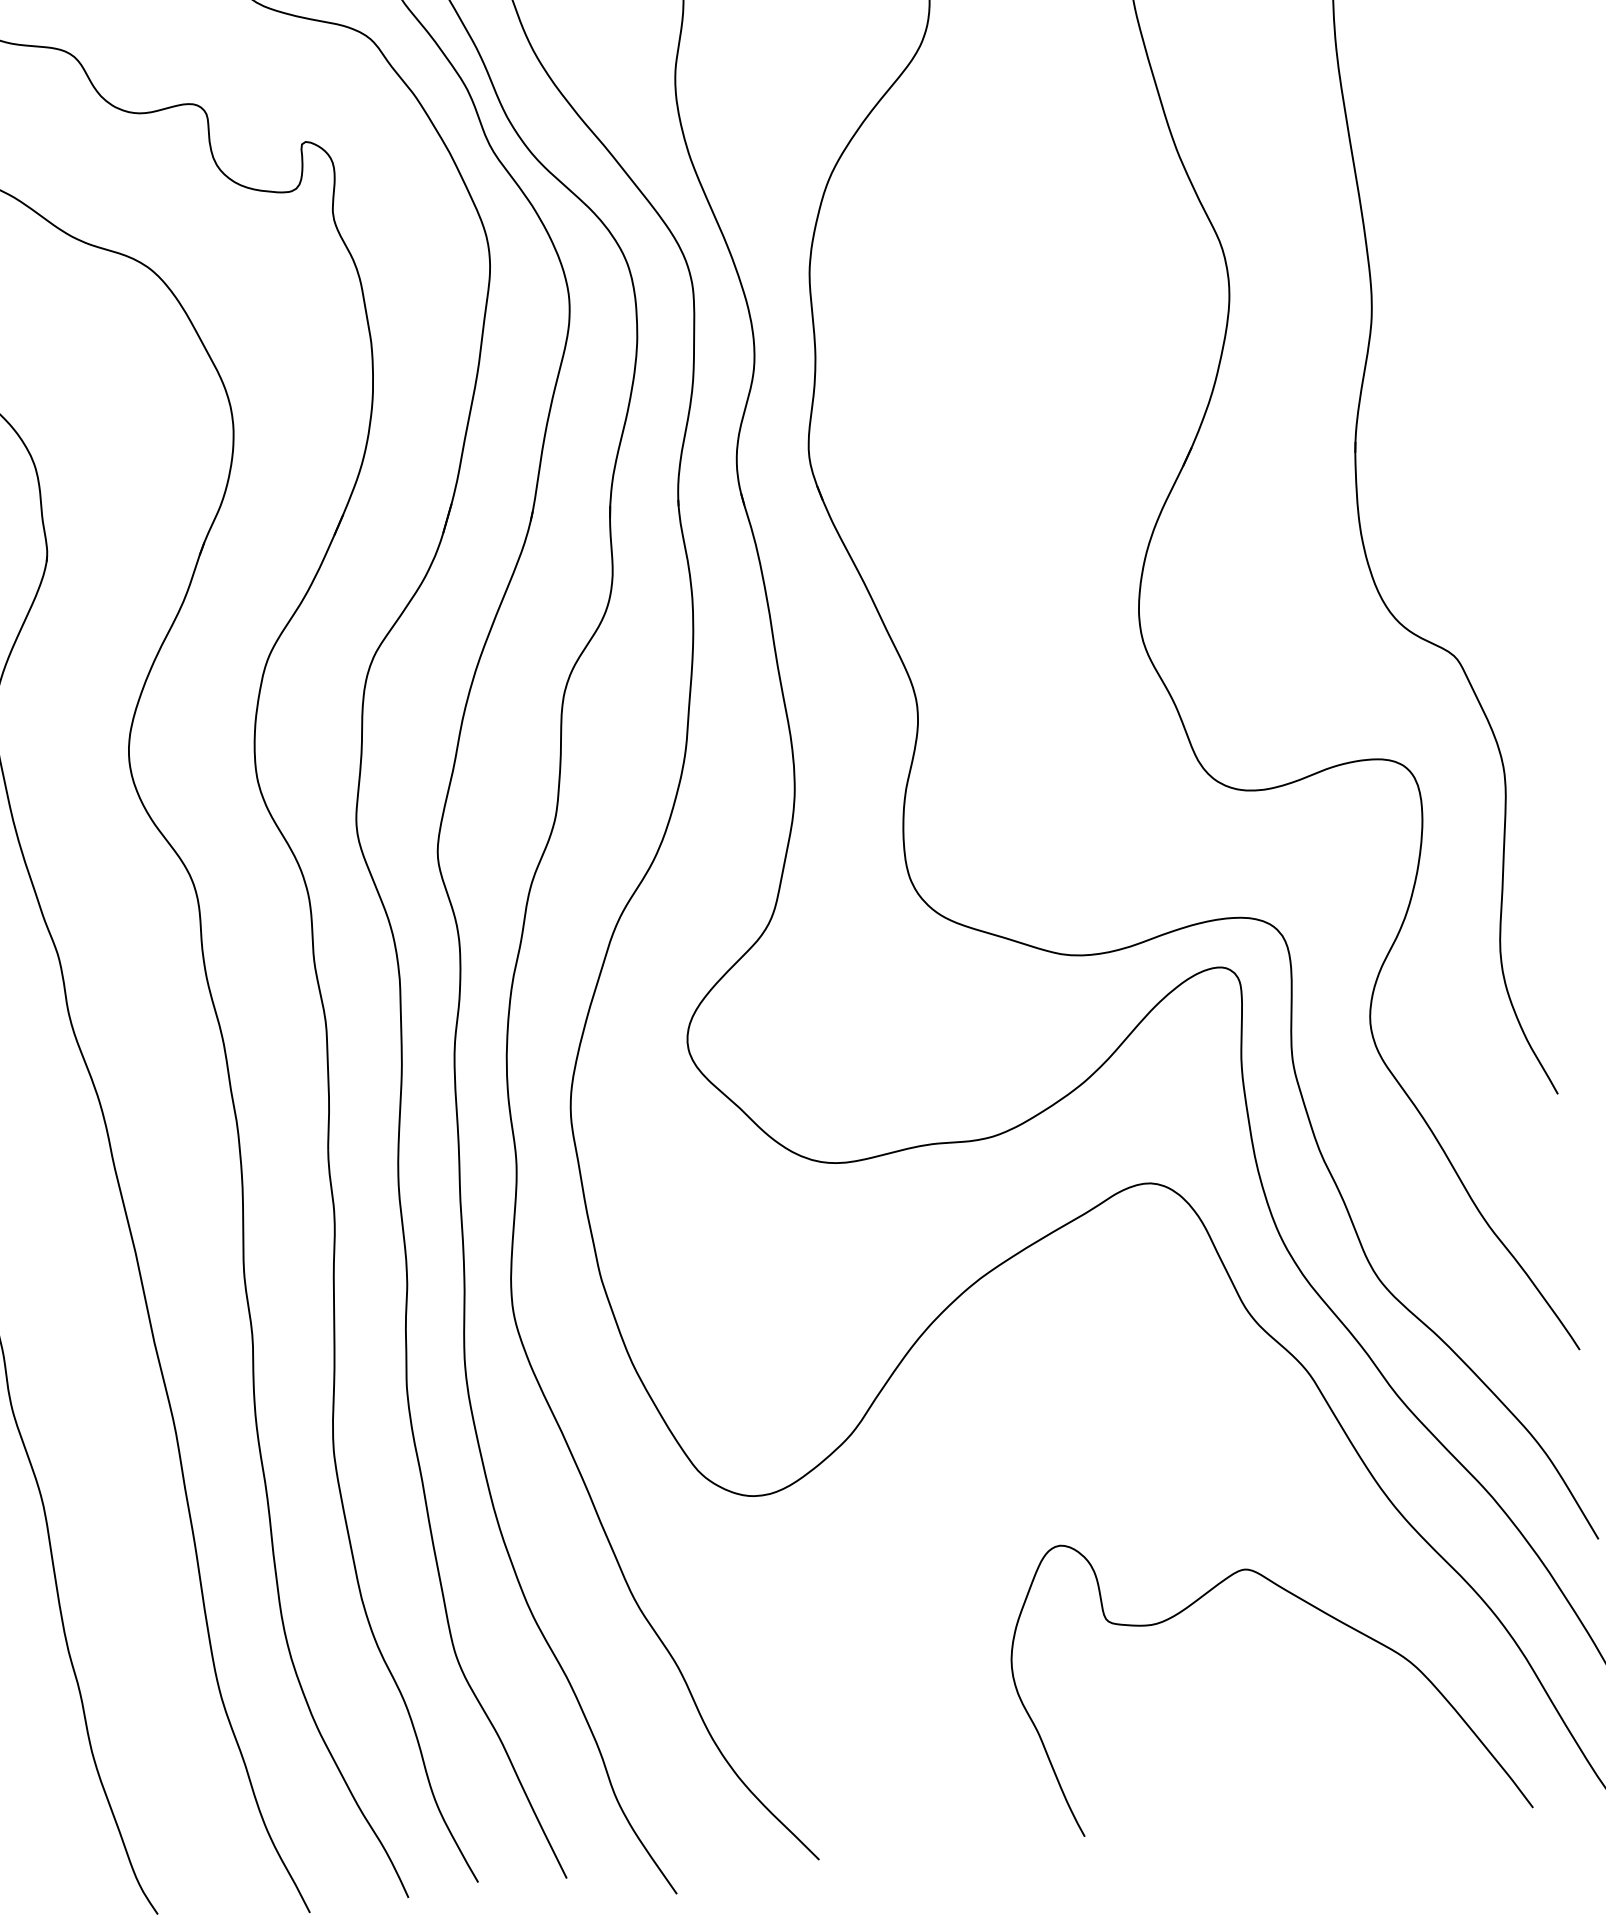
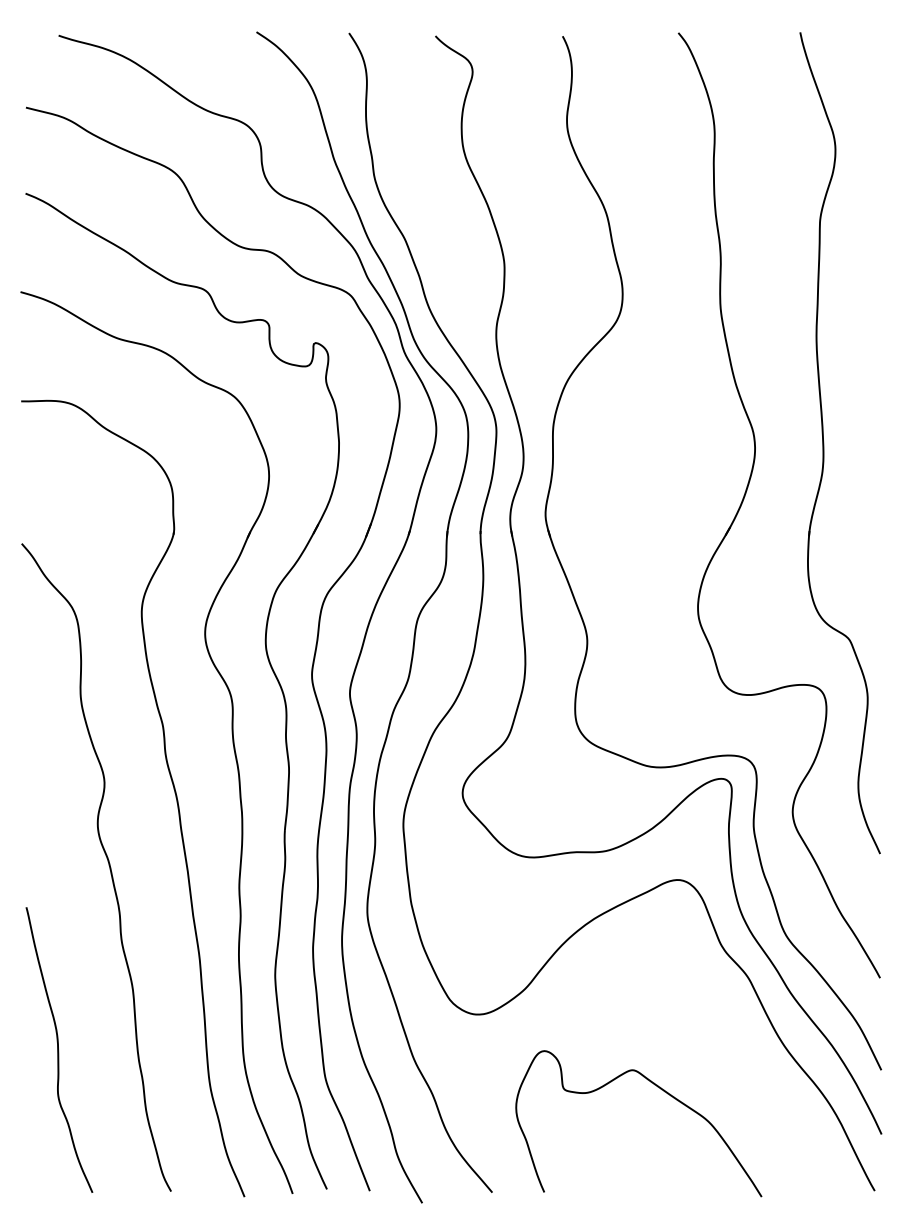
curve: (1314, 1609) -> (664, 1092), moved

